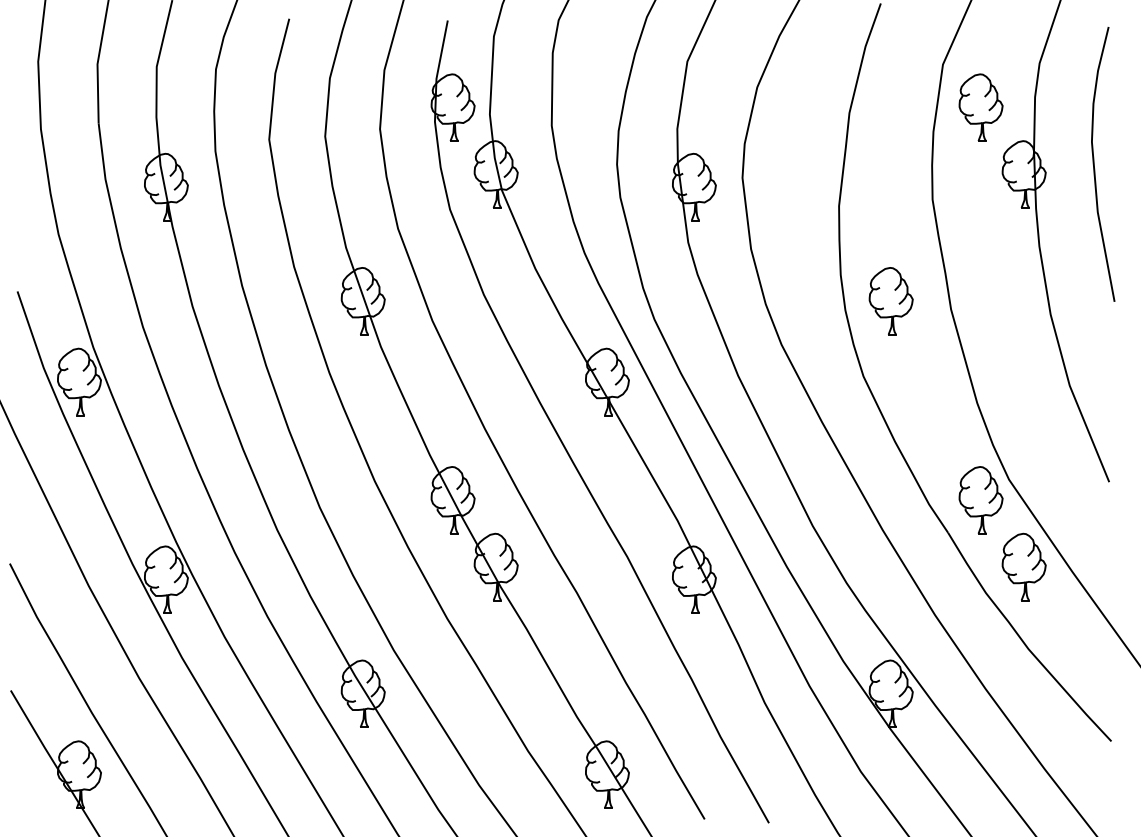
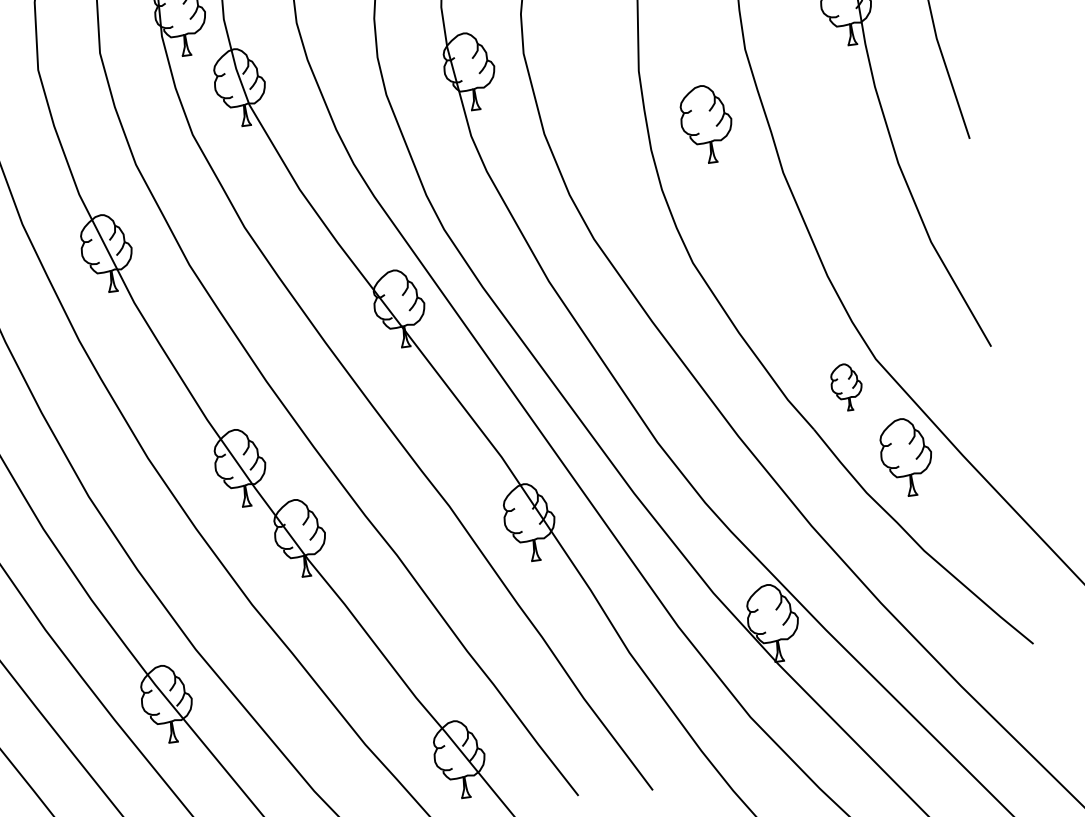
part: (890, 301) -> (706, 124), moved
part: (980, 500) -> (846, 387), size x0.6

